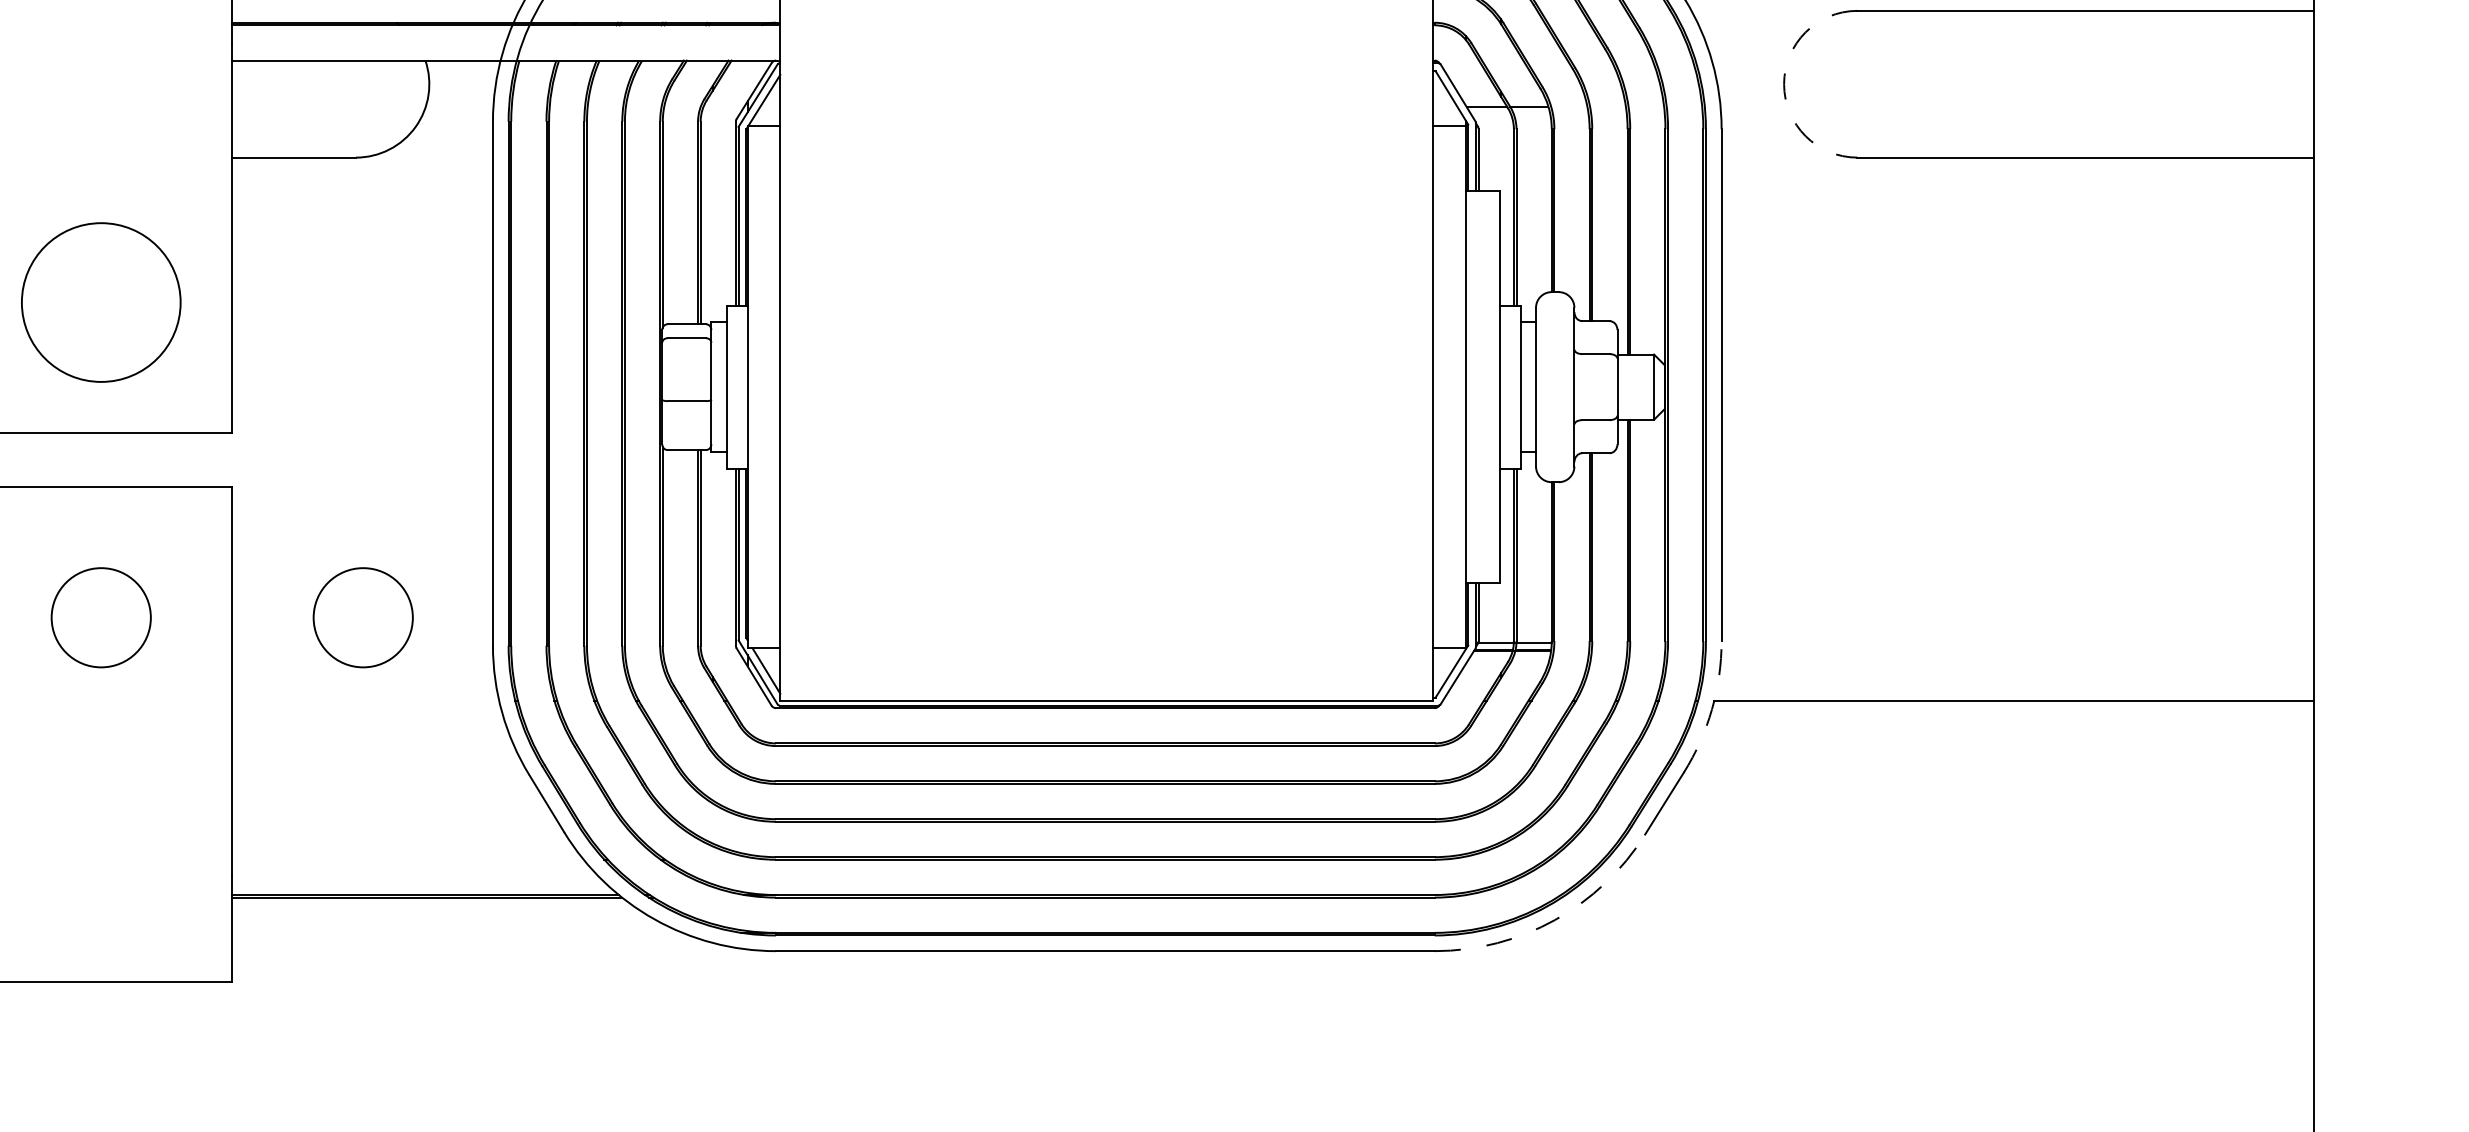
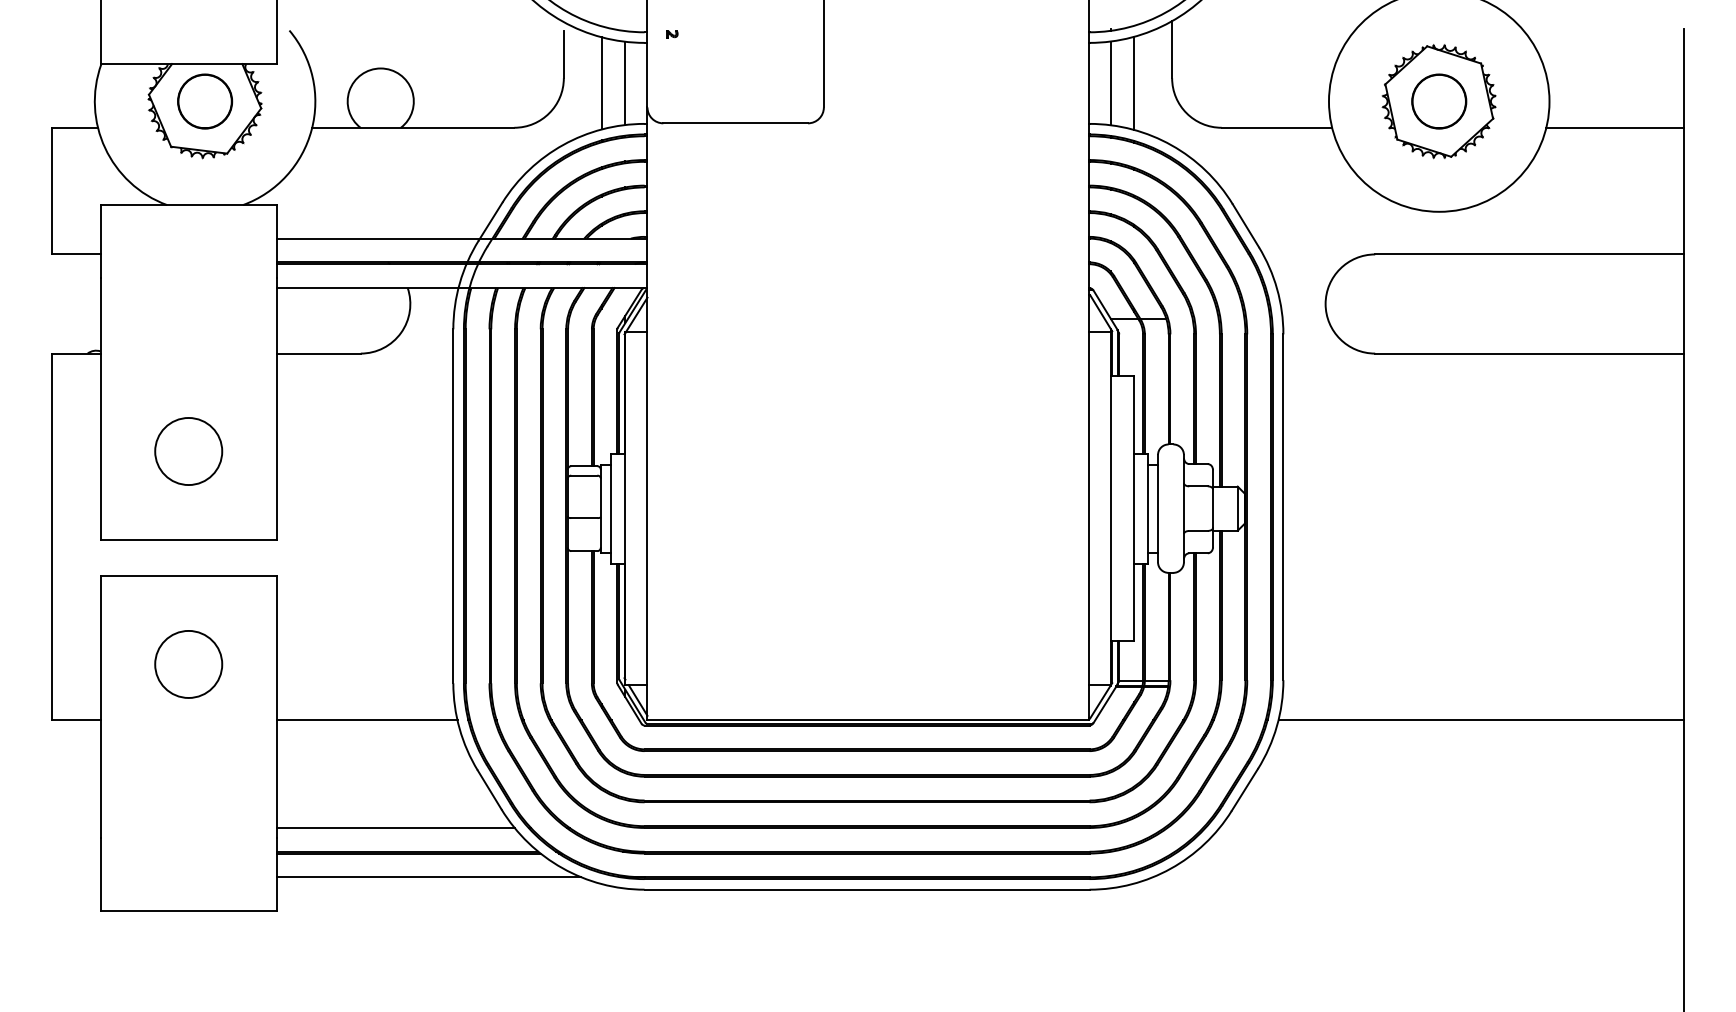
arc: (1783, 84) -> (1325, 304), dashed -> solid
circle: (100, 302) -> (188, 451), size x0.62
circle: (362, 617) -> (365, 664), removed
line: (364, 700) -> (366, 720), added
arc: (1711, 709) -> (1276, 726), dashed -> solid
line: (407, 859) -> (395, 827), added
arc: (1554, 919) -> (1170, 868), dashed -> solid
line: (456, 933) -> (428, 877), added

